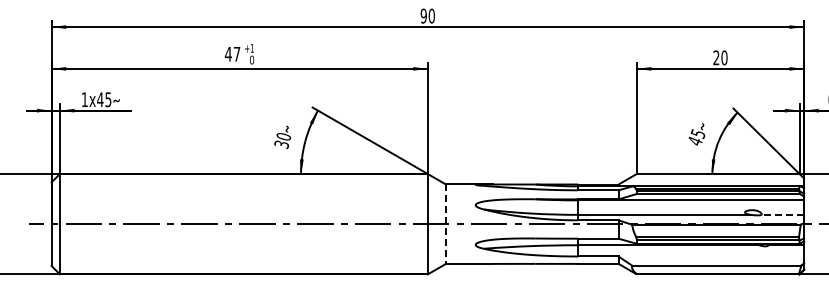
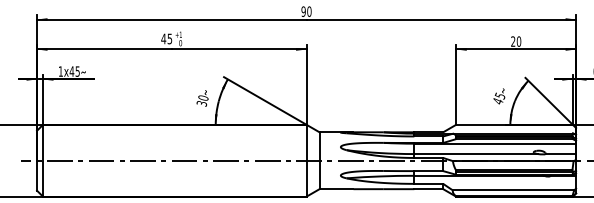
text: (236, 54) -> (169, 39), 47 -> 45
line: (782, 214) -> (560, 153), dashed -> solid
line: (445, 224) -> (319, 160), dashed -> solid

